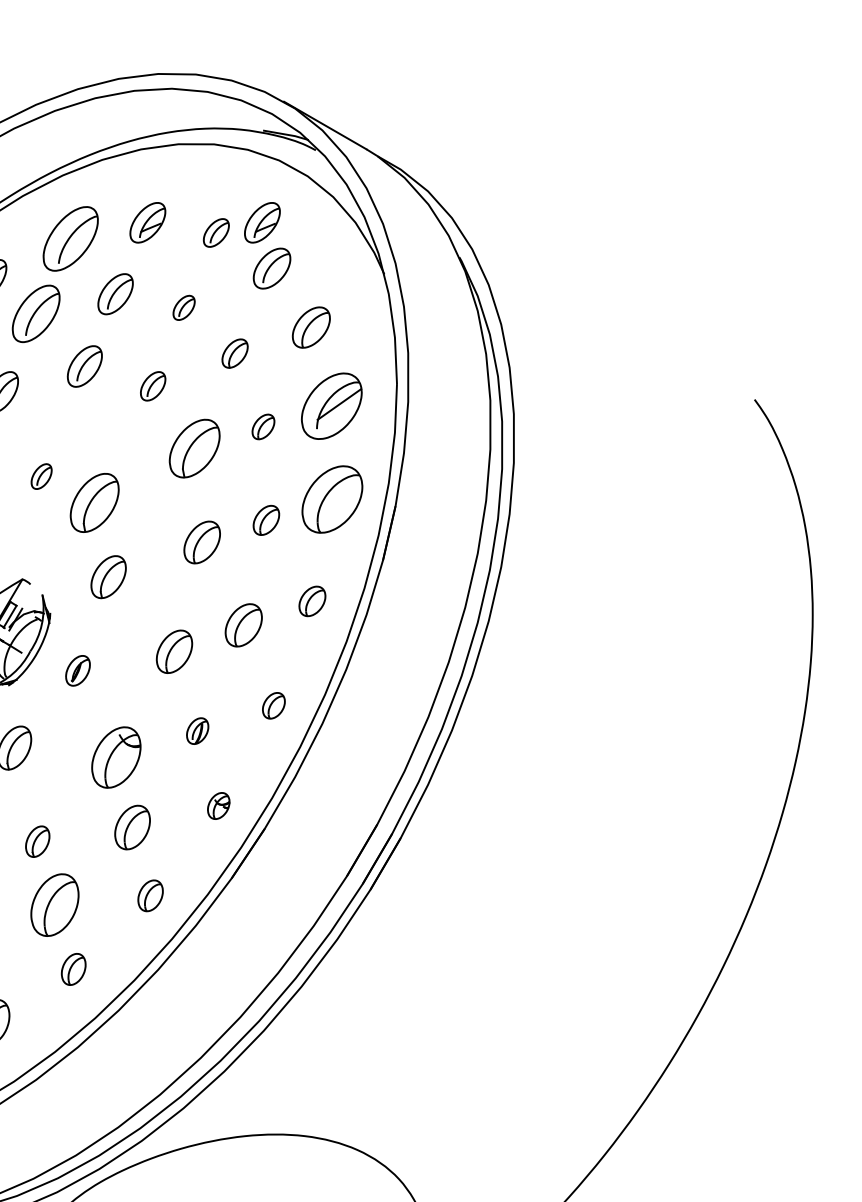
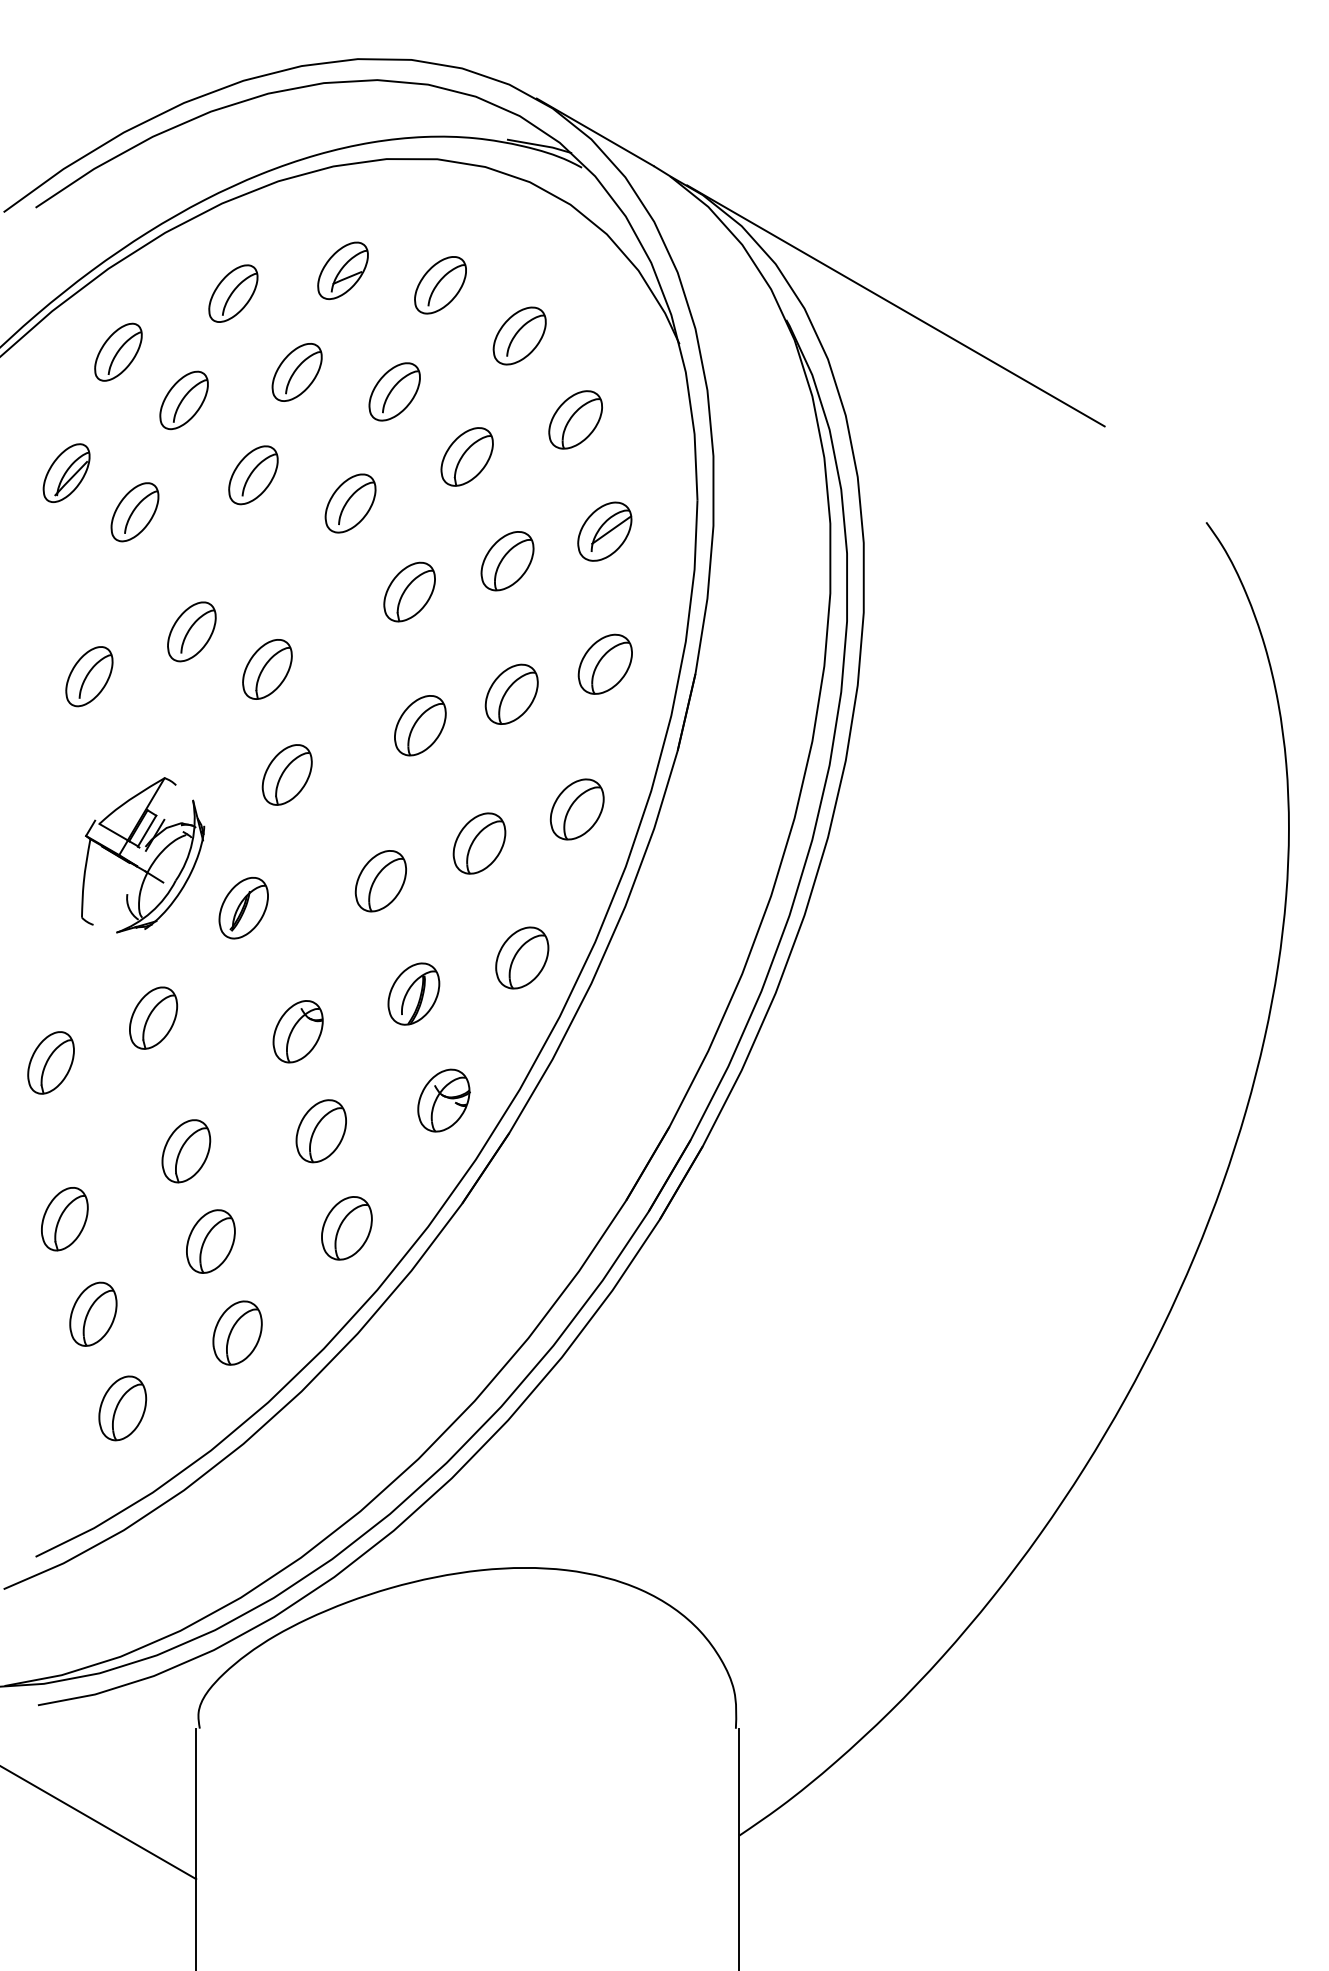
part: (262, 222) -> (505, 270), removed
part: (216, 233) -> (440, 285), size x1.43
part: (70, 238) -> (233, 293), size x0.62
line: (536, 247) -> (895, 305), added
part: (184, 307) -> (394, 391), size x1.67
part: (35, 313) -> (183, 400), size x0.71
part: (234, 353) -> (466, 456), size x1.43
part: (153, 386) -> (350, 503), size x1.43
part: (331, 406) -> (604, 531), size x0.62
part: (263, 427) -> (507, 561), size x1.67
part: (194, 448) -> (409, 591), size x0.71
part: (41, 476) -> (191, 631), size x1.67
part: (331, 498) -> (604, 663), size x0.62
part: (94, 503) -> (267, 669), size x0.71
part: (266, 519) -> (511, 693), size x1.43
part: (311, 601) -> (576, 809), size x1.43
part: (77, 671) -> (243, 908), size x1.43
part: (274, 705) -> (522, 957), size x1.67
part: (197, 730) -> (413, 993), size x1.67
part: (115, 757) -> (297, 1031), size x0.71
part: (218, 805) -> (443, 1100), size x1.67
part: (37, 841) -> (186, 1151), size x1.43
part: (150, 895) -> (346, 1228), size x1.43
part: (54, 905) -> (210, 1241), size x0.71
part: (73, 969) -> (237, 1332), size x1.43

